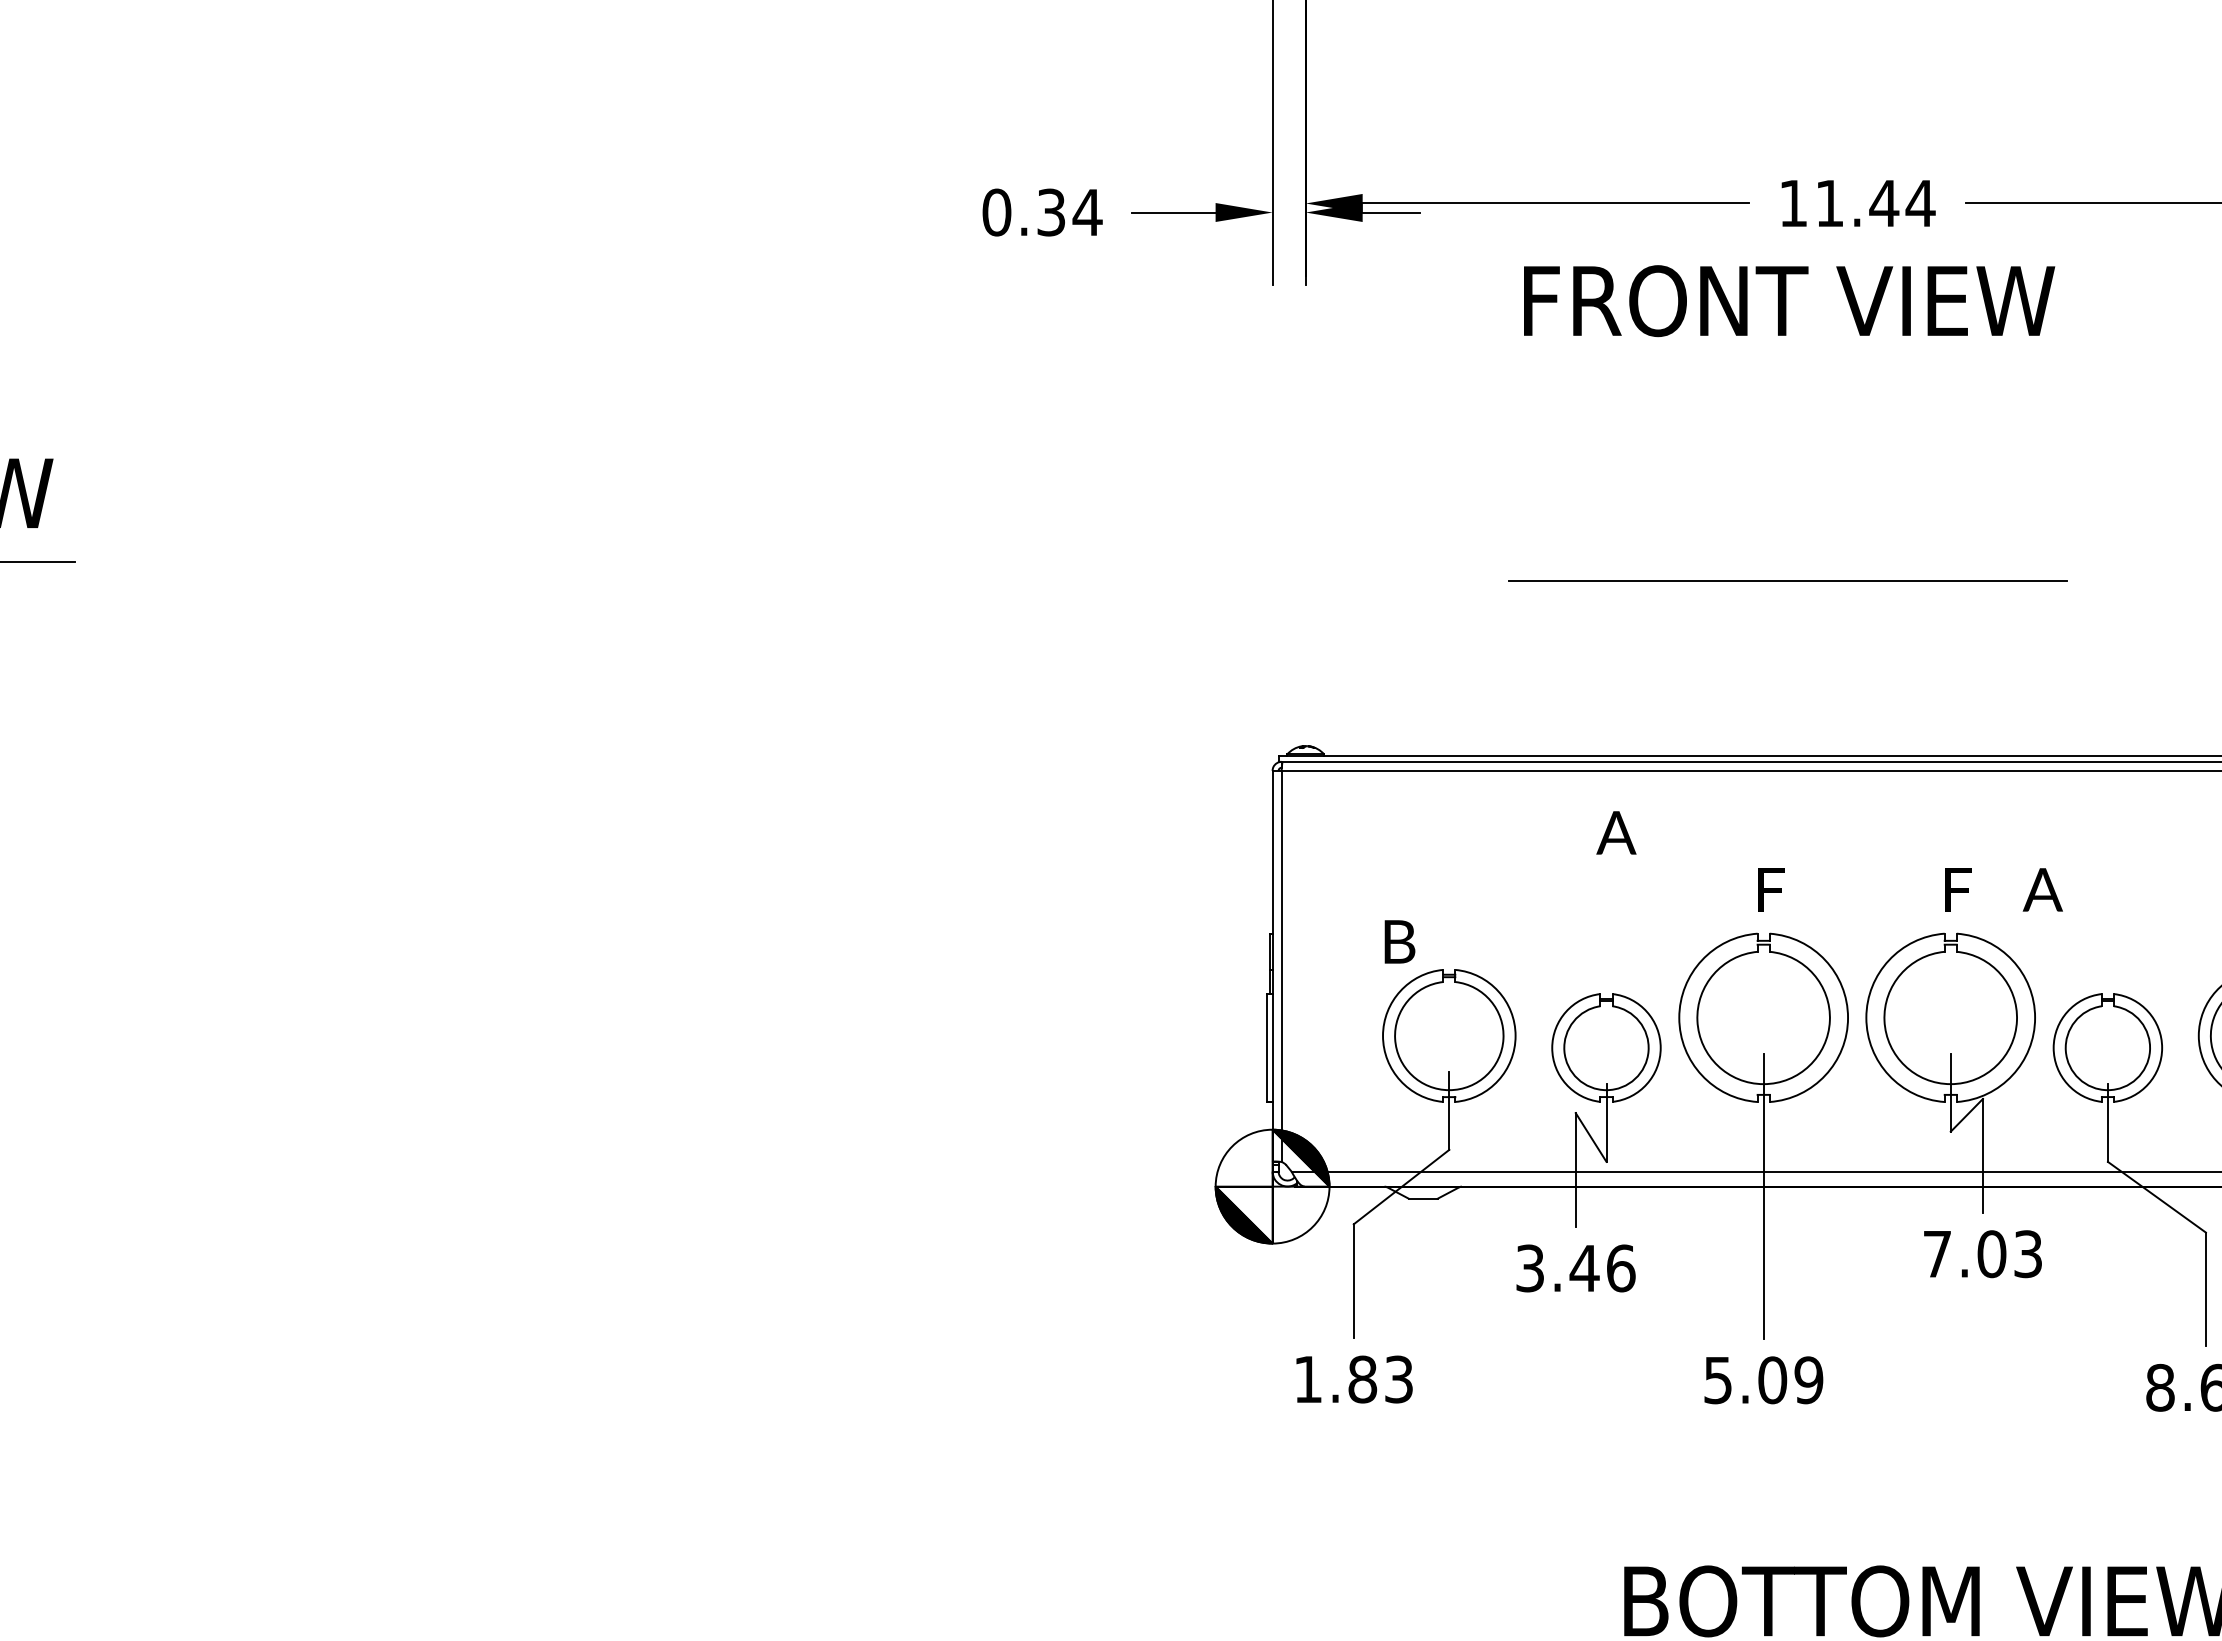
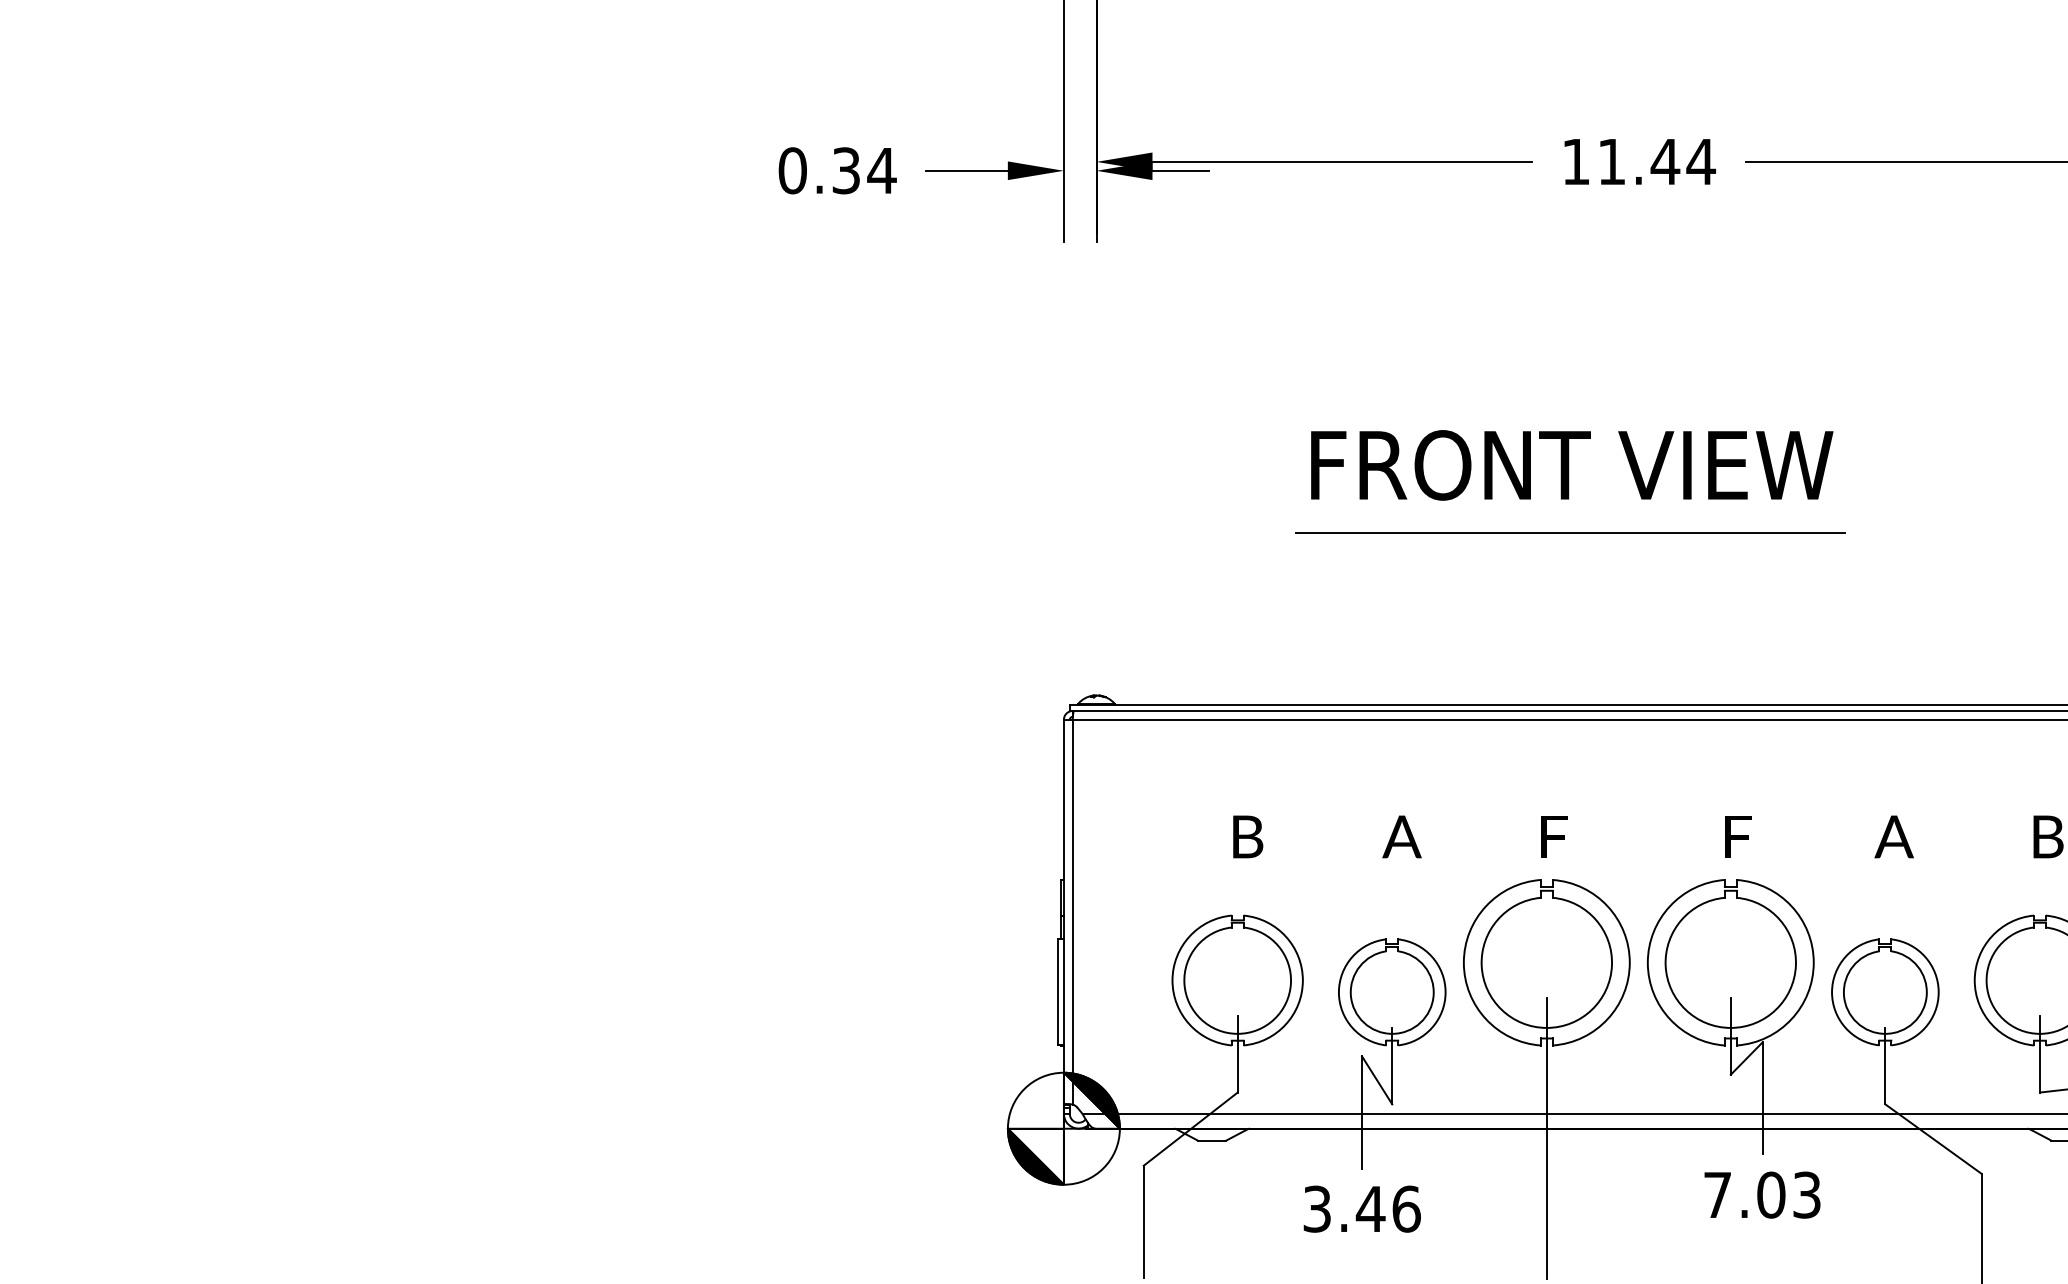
text: (1789, 301) -> (1572, 465), moved
text: (1616, 832) -> (1402, 836), moved
text: (2042, 889) -> (1893, 836), moved
text: (1399, 941) -> (1247, 836), moved

